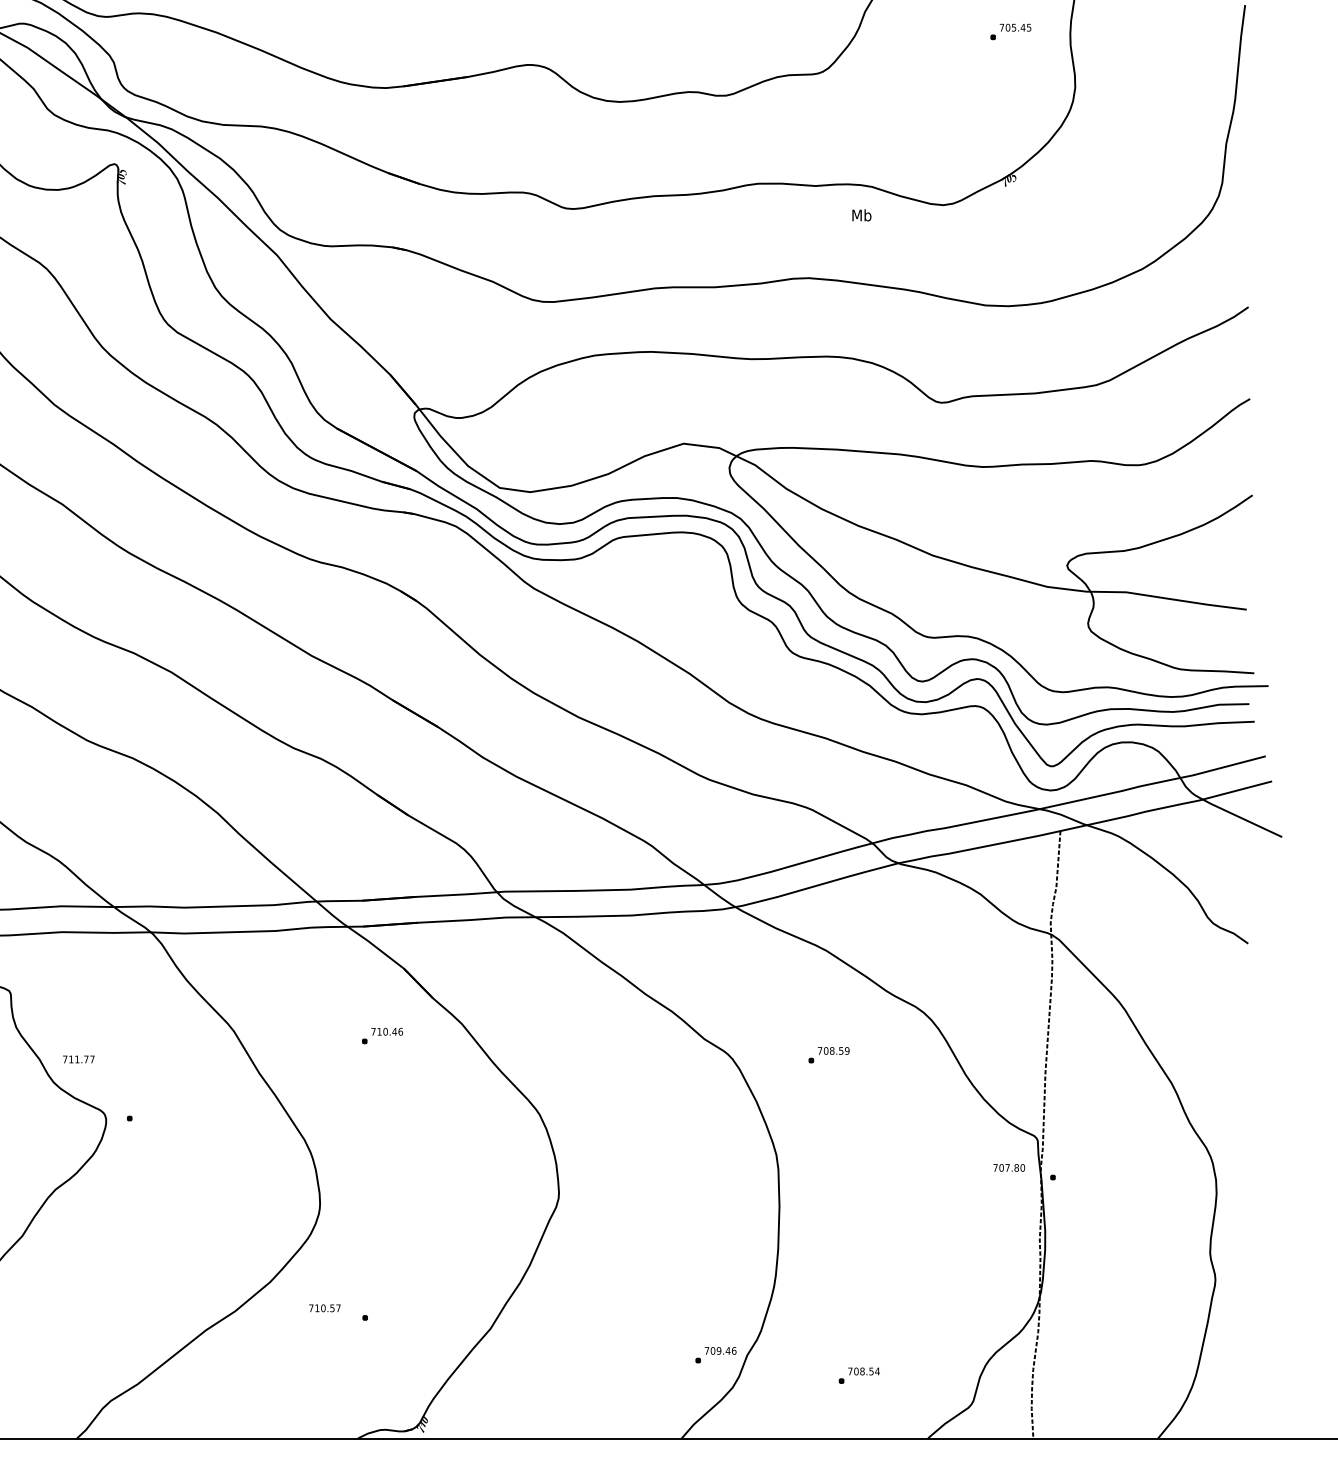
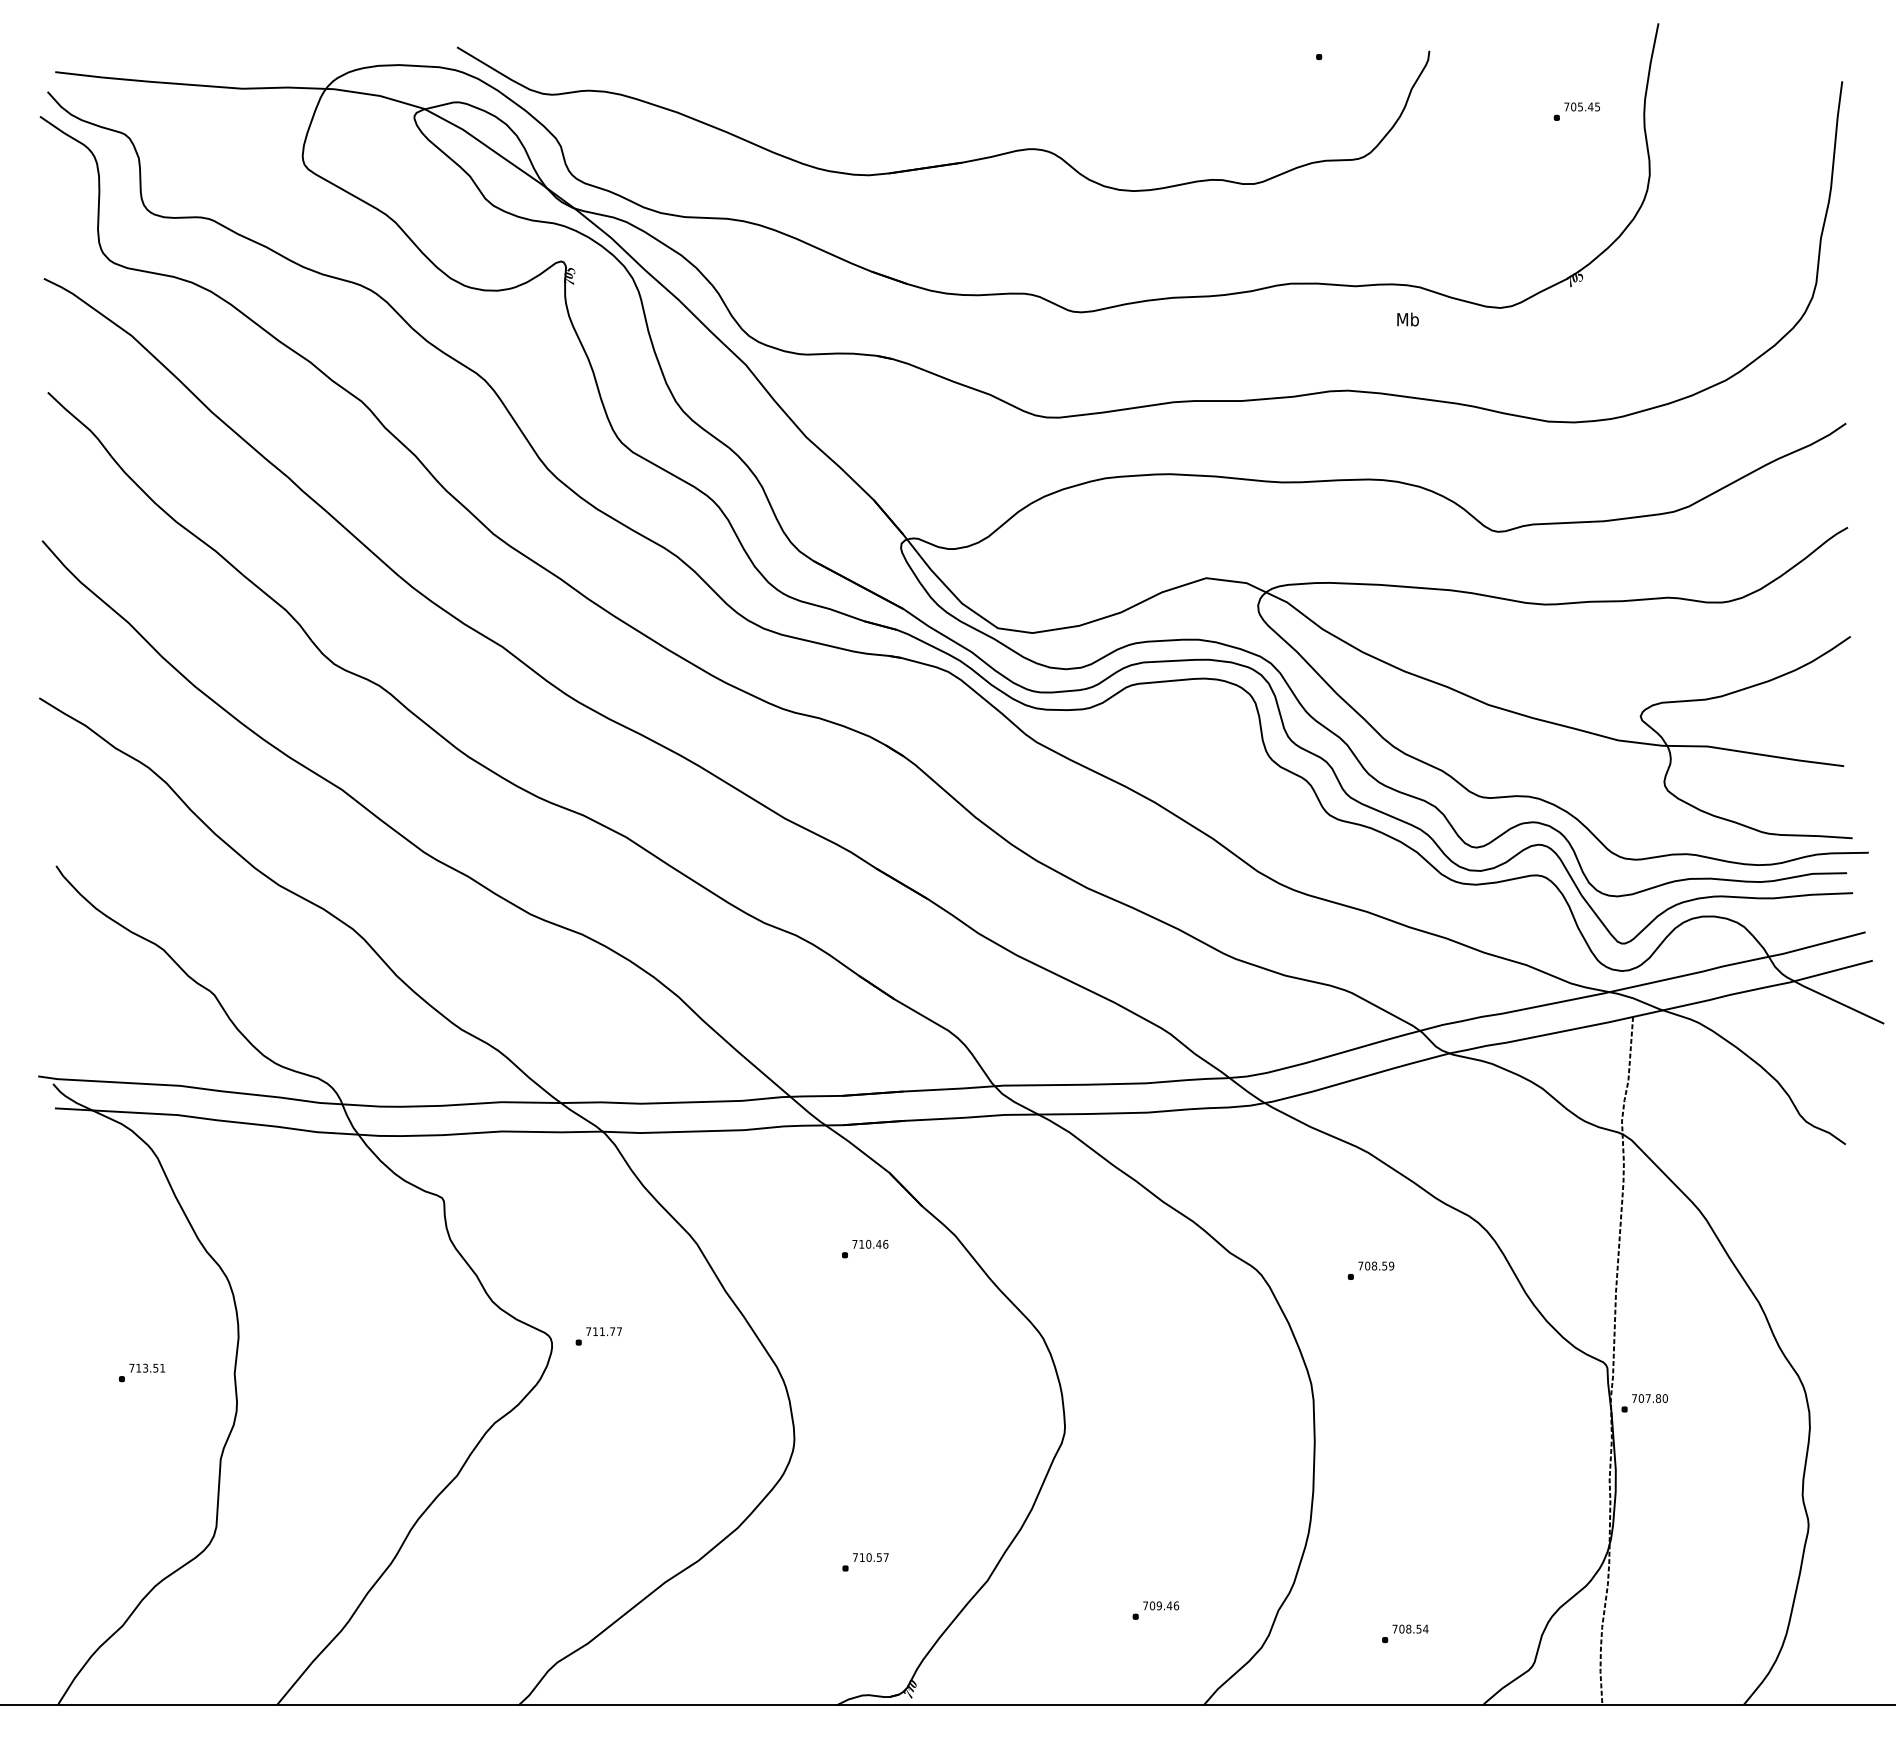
text: (78, 1059) -> (603, 1331), moved
text: (1008, 1167) -> (1649, 1398), moved
text: (324, 1308) -> (870, 1557), moved
part: (715, 1355) -> (1155, 1610), moved

